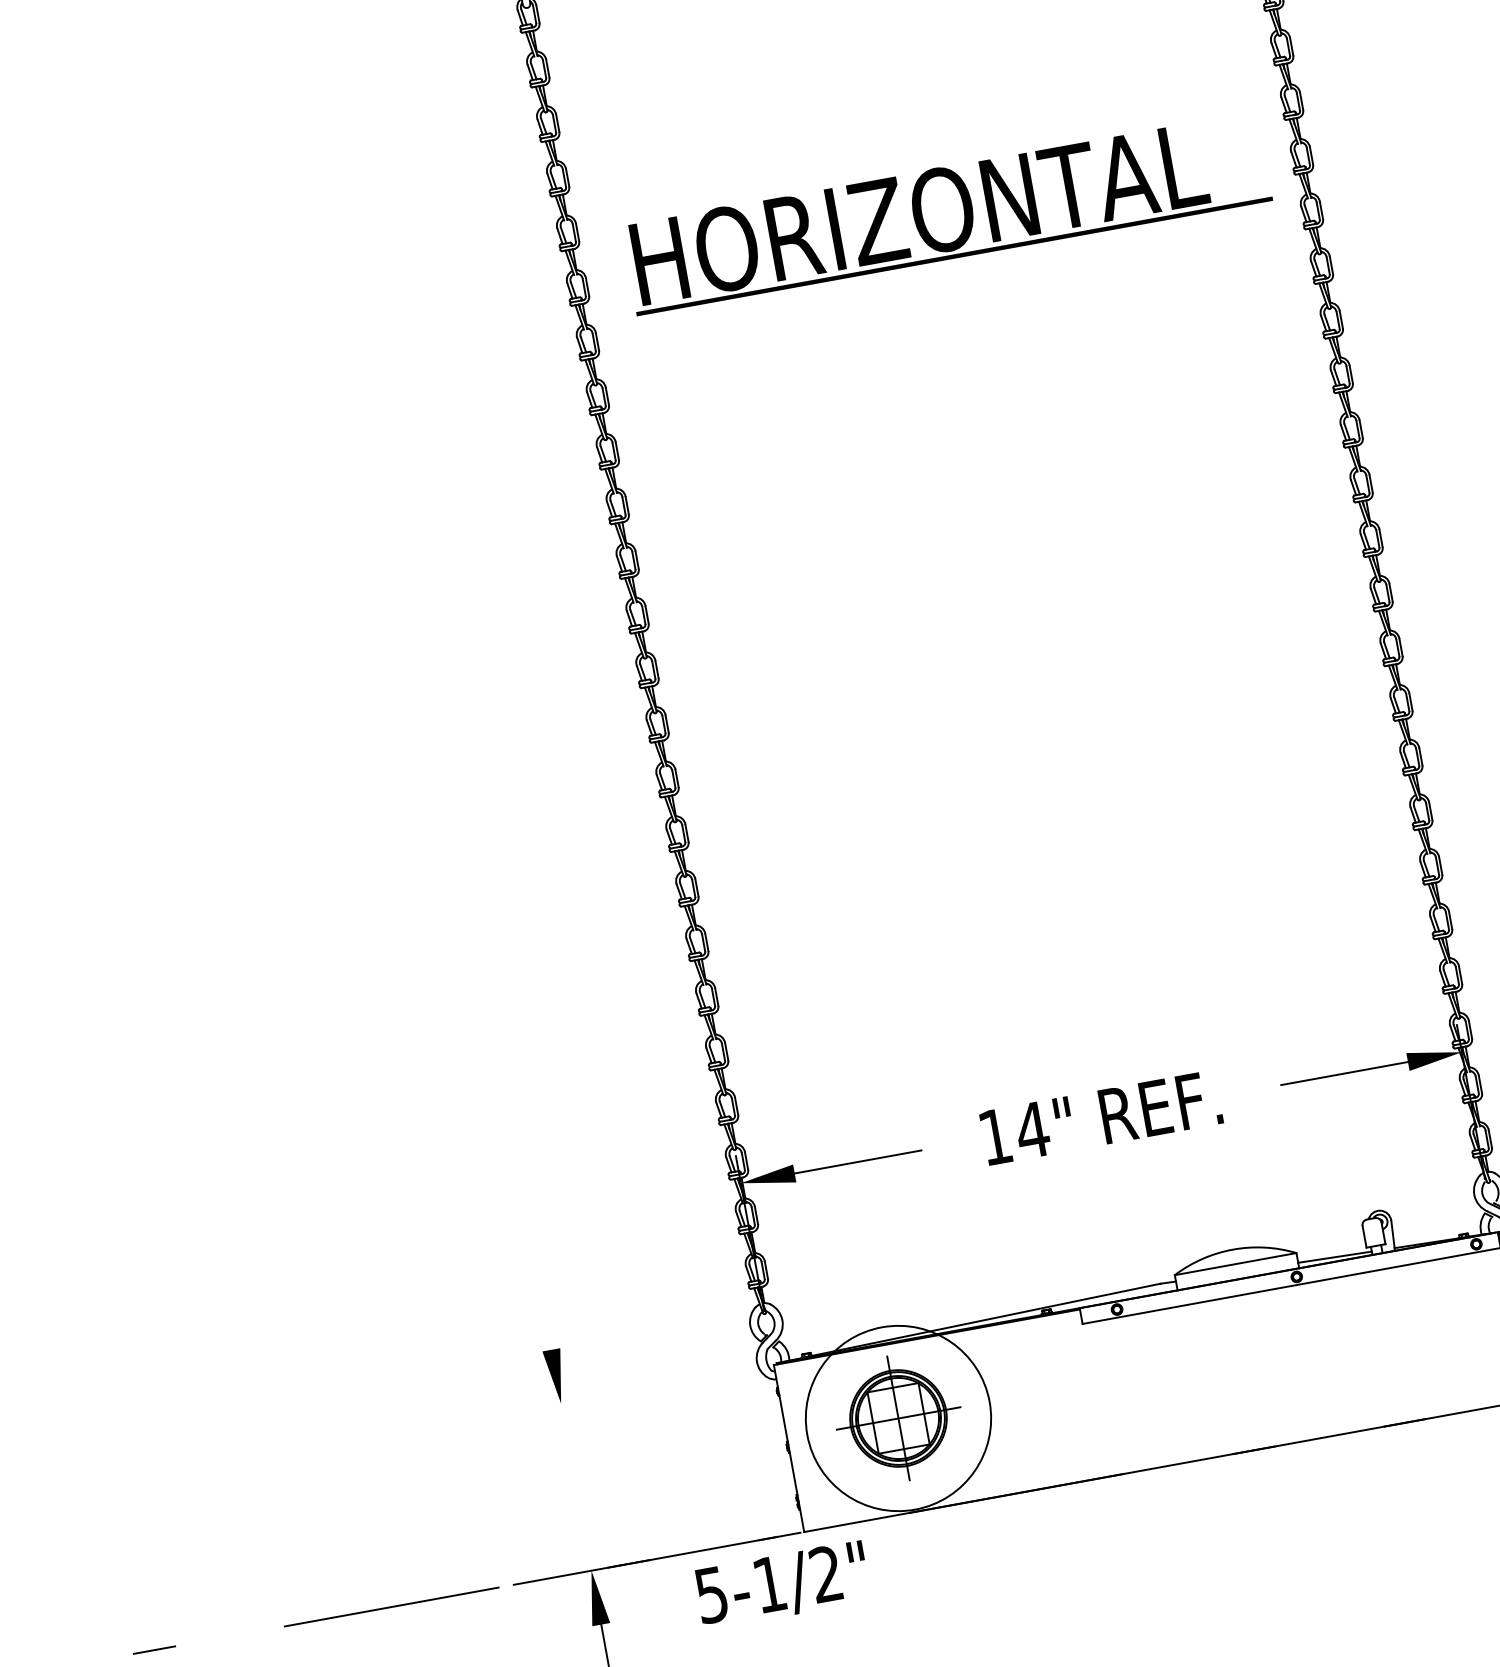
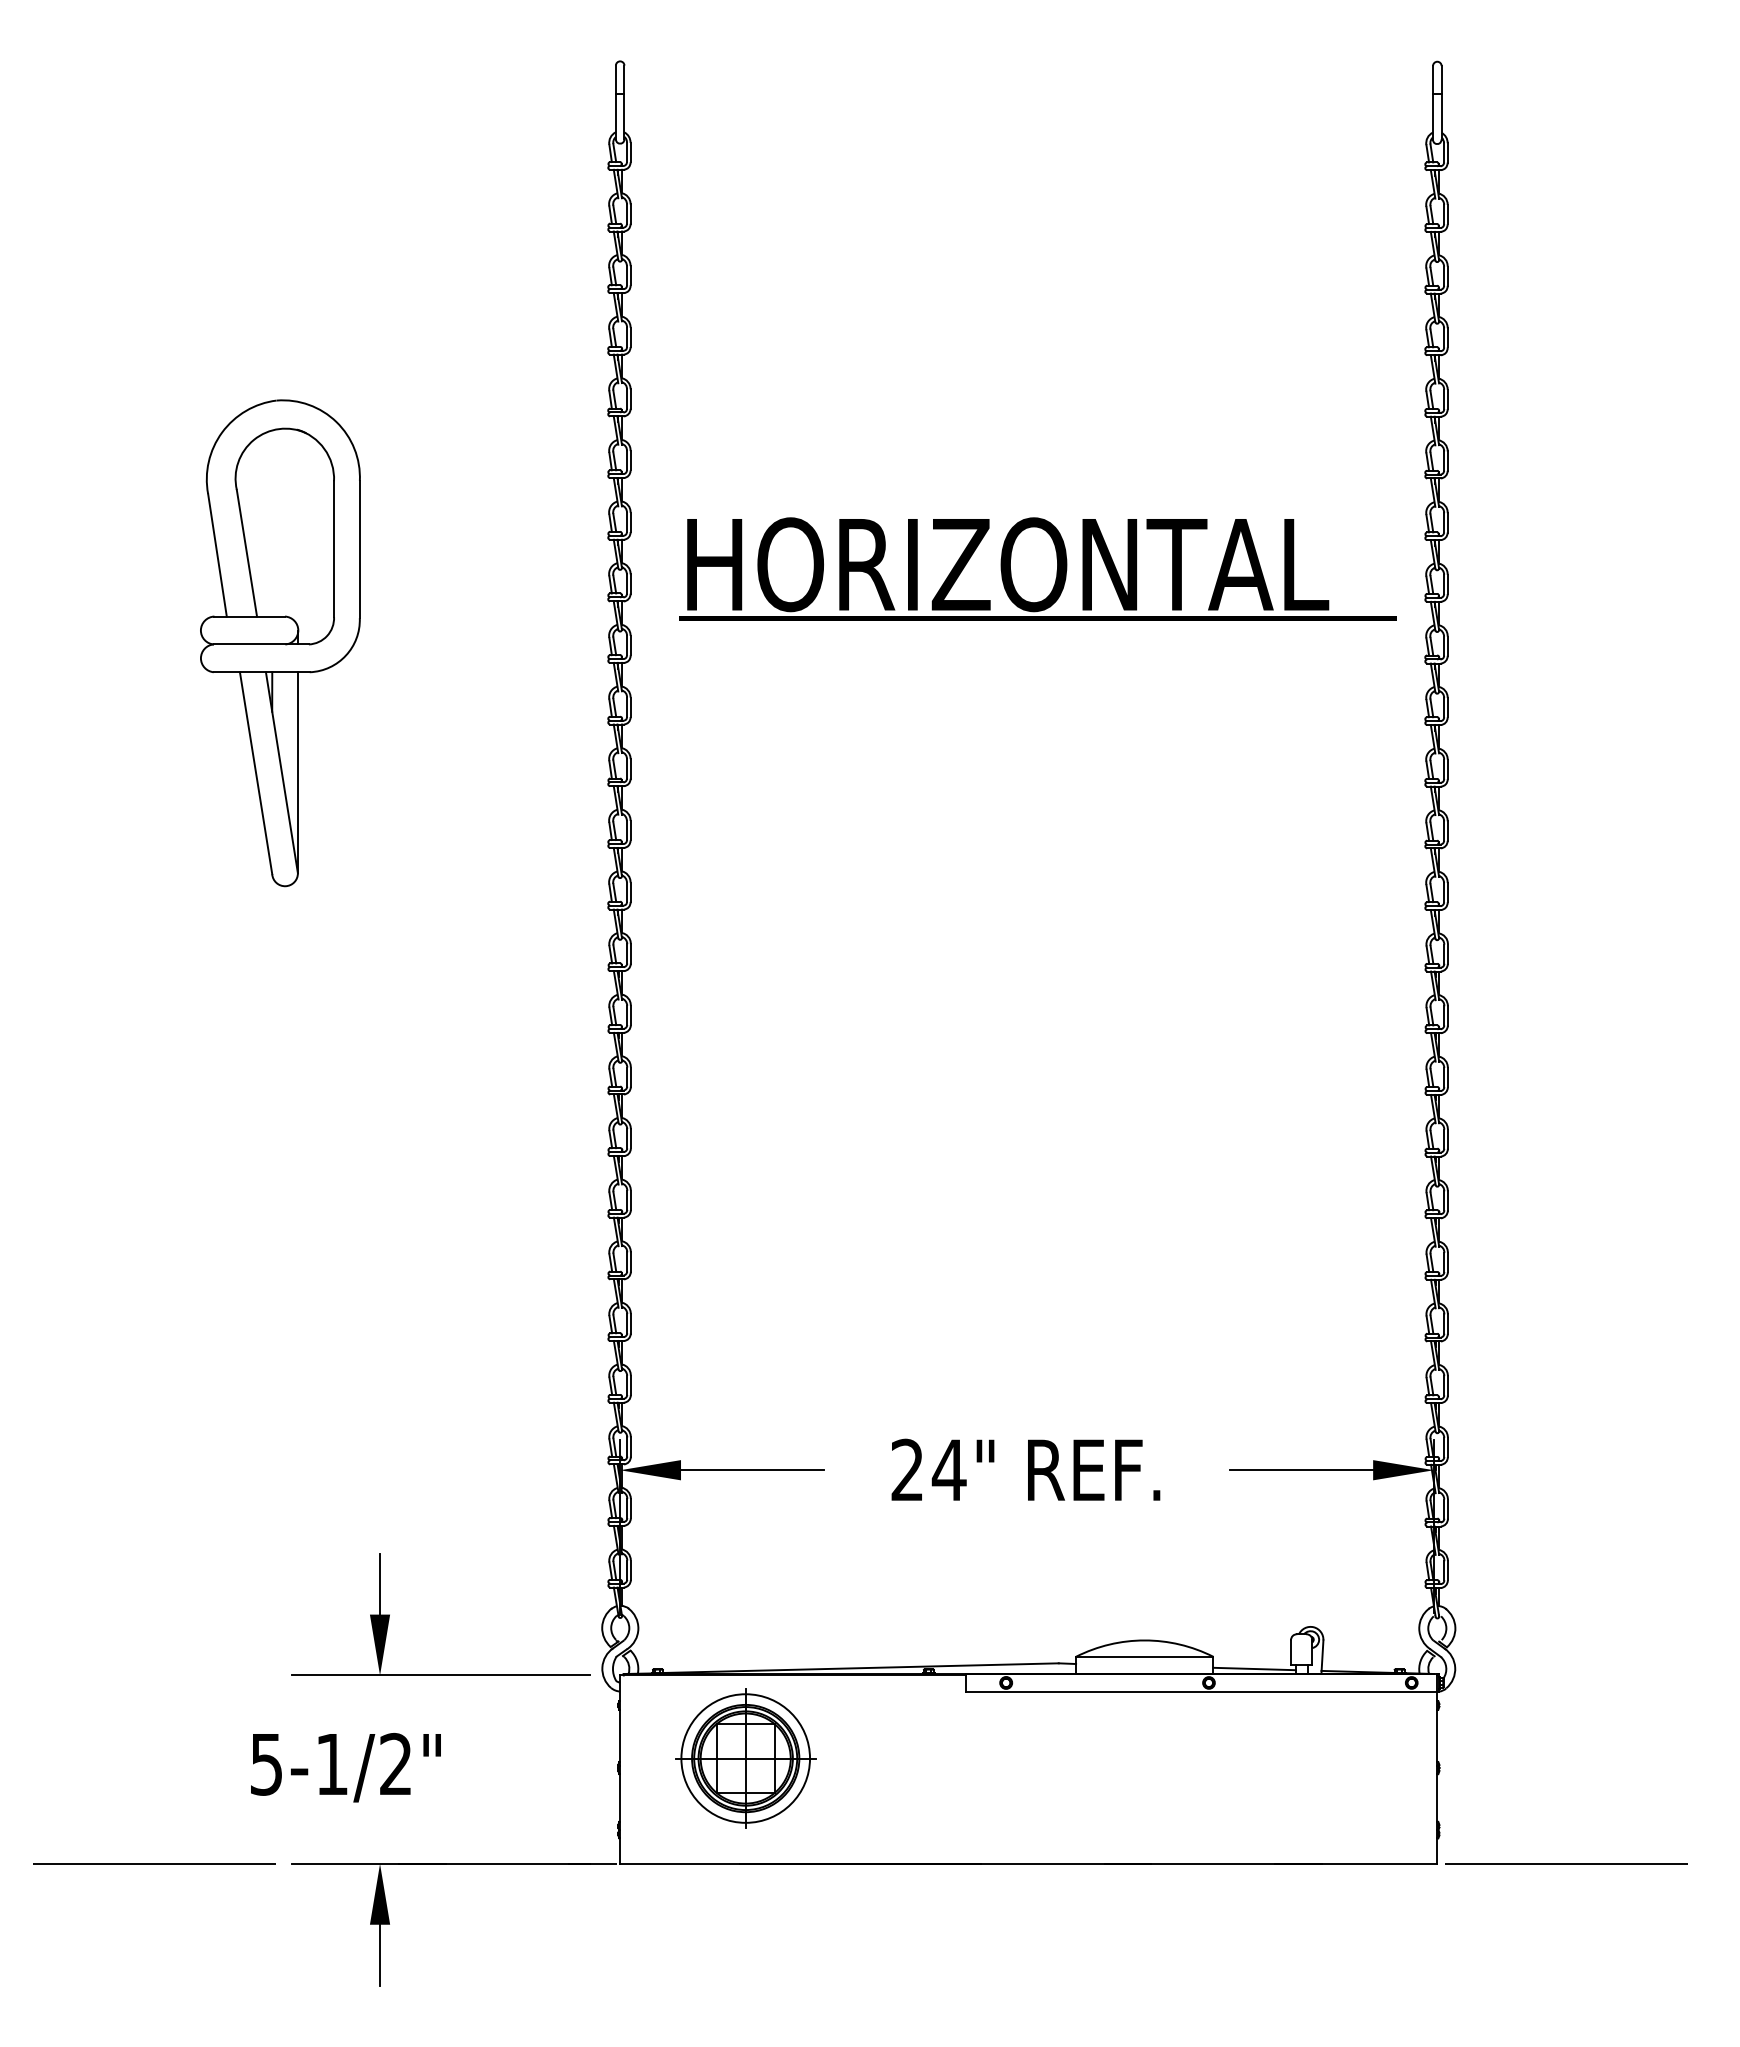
text: (946, 212) -> (1037, 568), moved
part: (306, 505) -> (280, 643), added
text: (994, 1136) -> (906, 1469), 14" -> 24"
line: (546, 1322) -> (380, 1583), added
line: (614, 1394) -> (440, 1675), added
circle: (898, 1418) -> (745, 1758), size x0.62
text: (782, 1585) -> (345, 1767), moved

